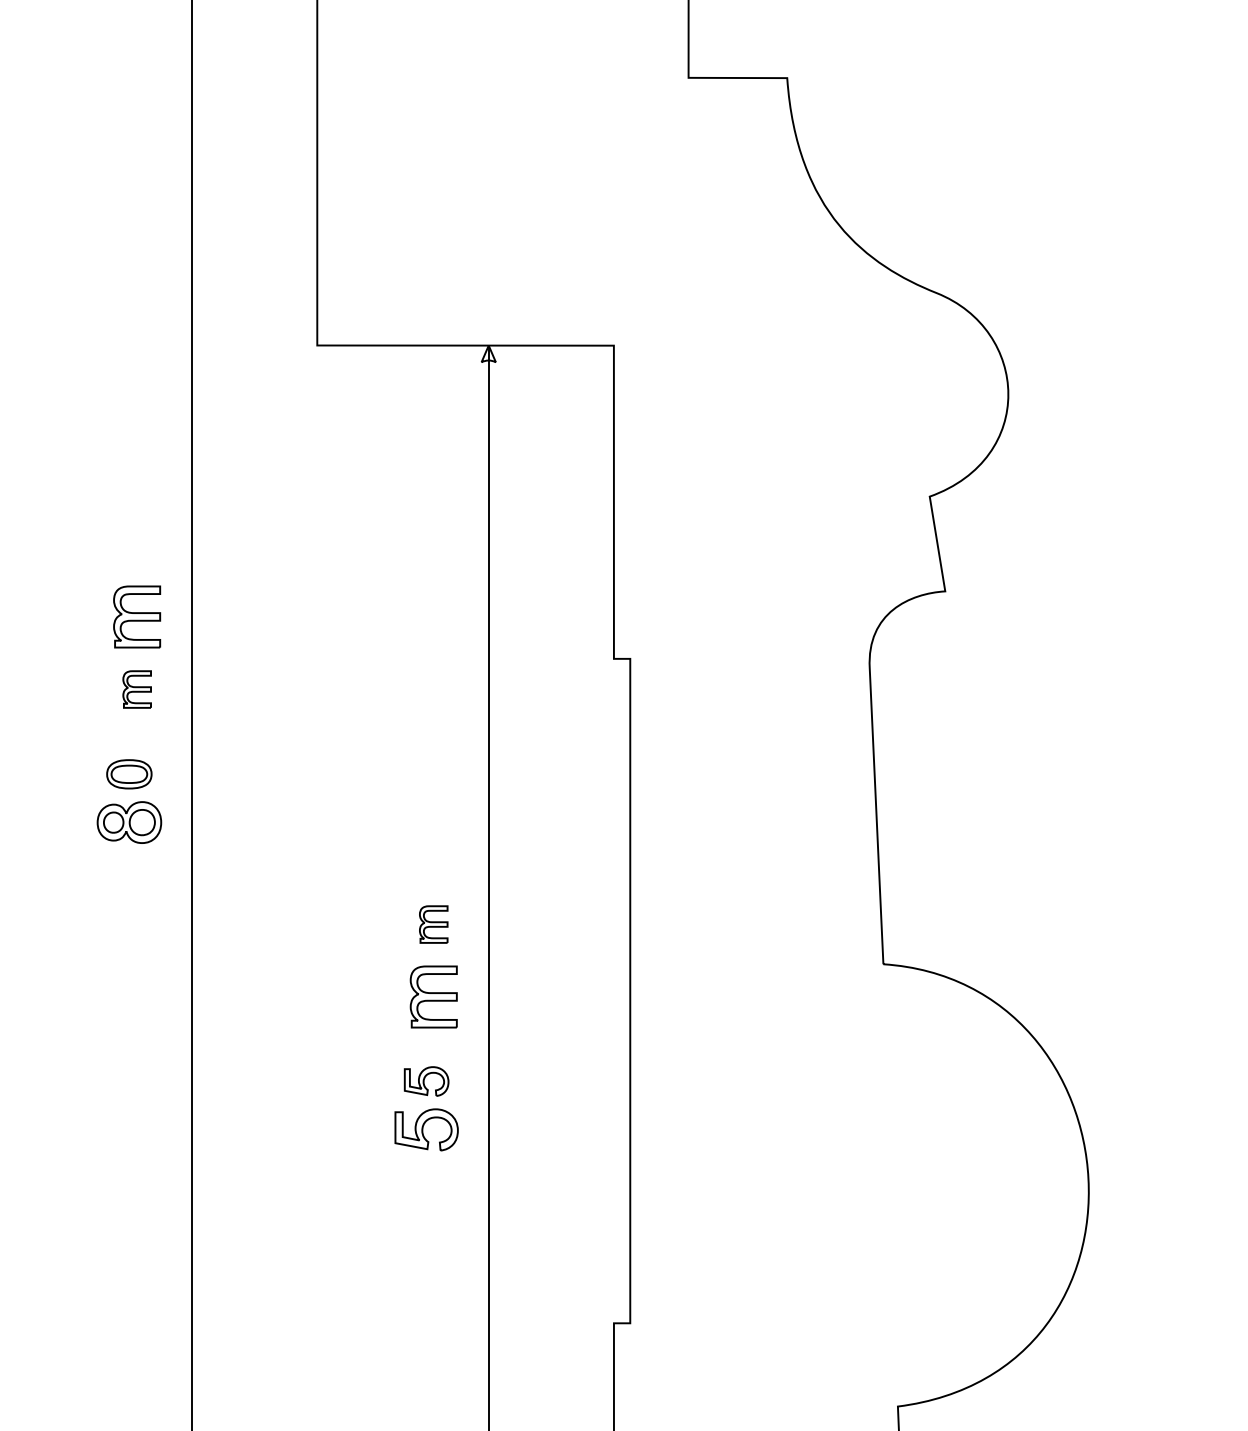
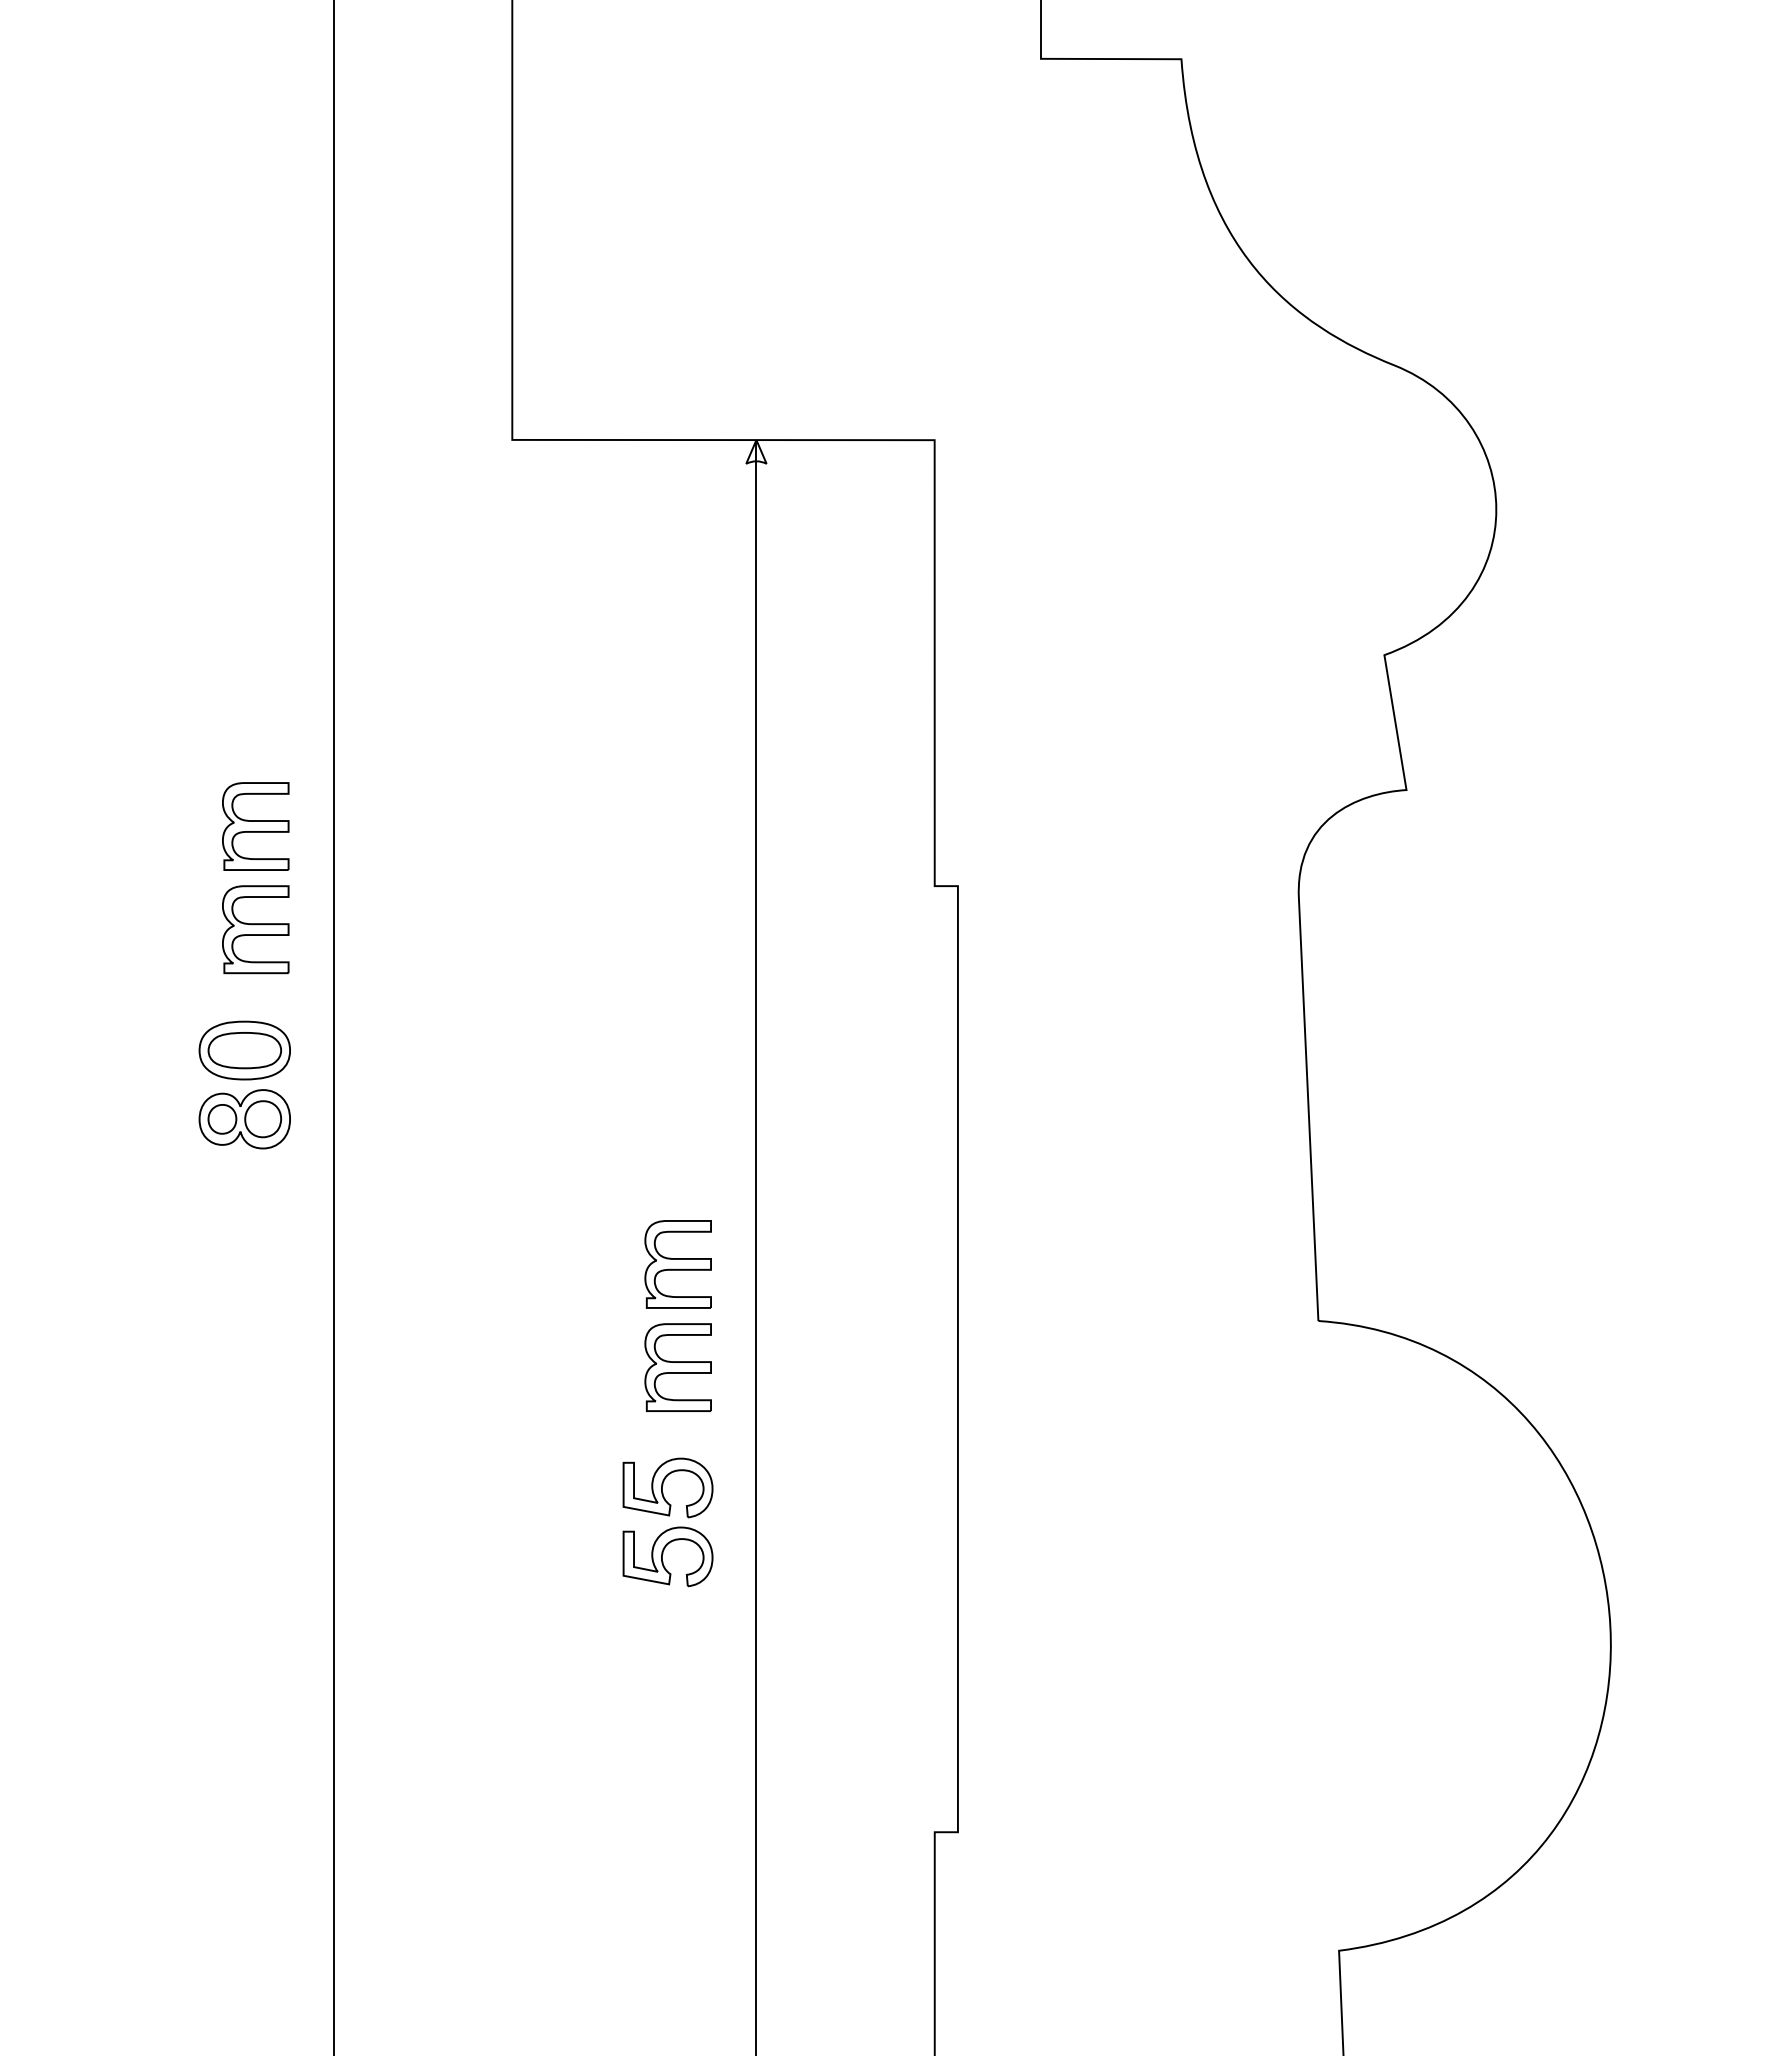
part: (136, 689) -> (255, 929), size x1.67
part: (129, 774) -> (244, 1050), size x1.43
part: (433, 924) -> (677, 1264), size x1.67
part: (426, 1081) -> (667, 1487), size x1.43

